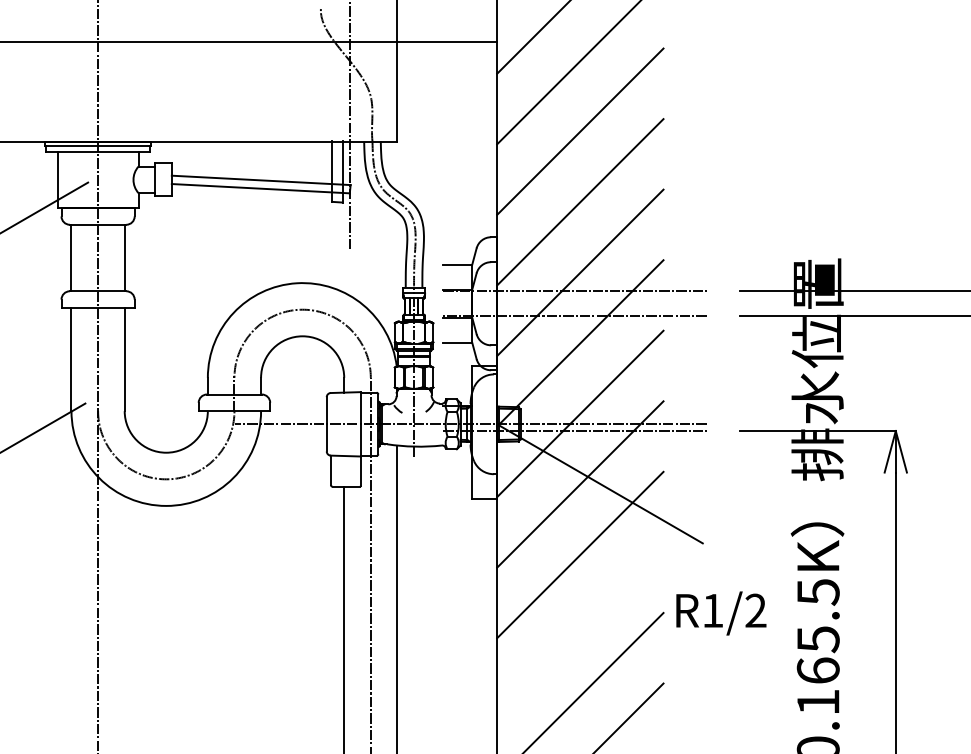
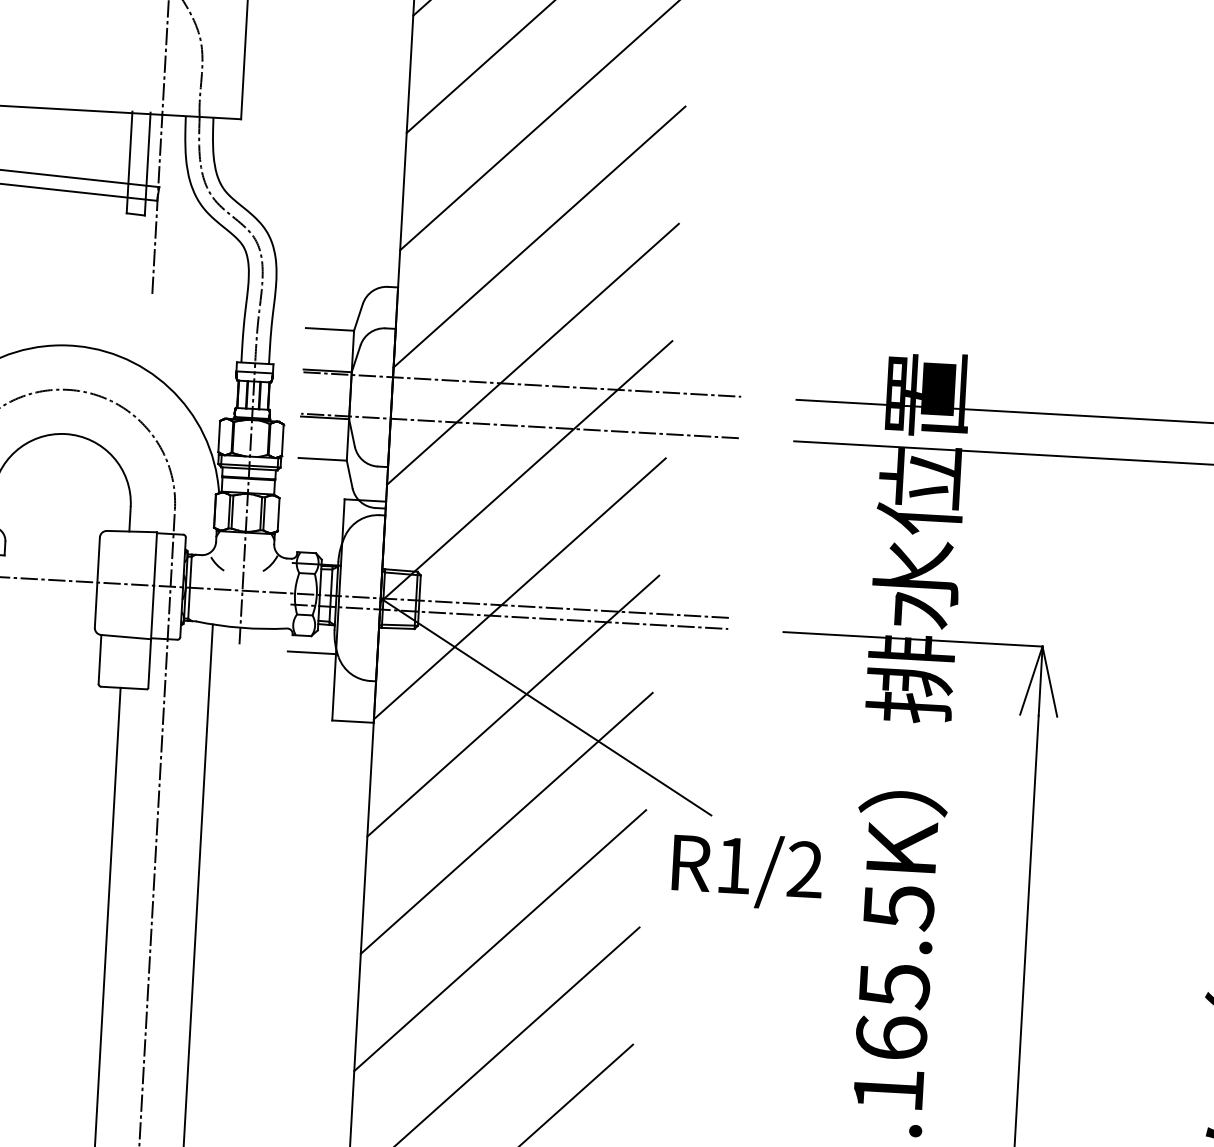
line: (457, 459) -> (311, 653), added
text: (721, 613) -> (747, 870), moved
line: (580, 625) -> (500, 940), added

